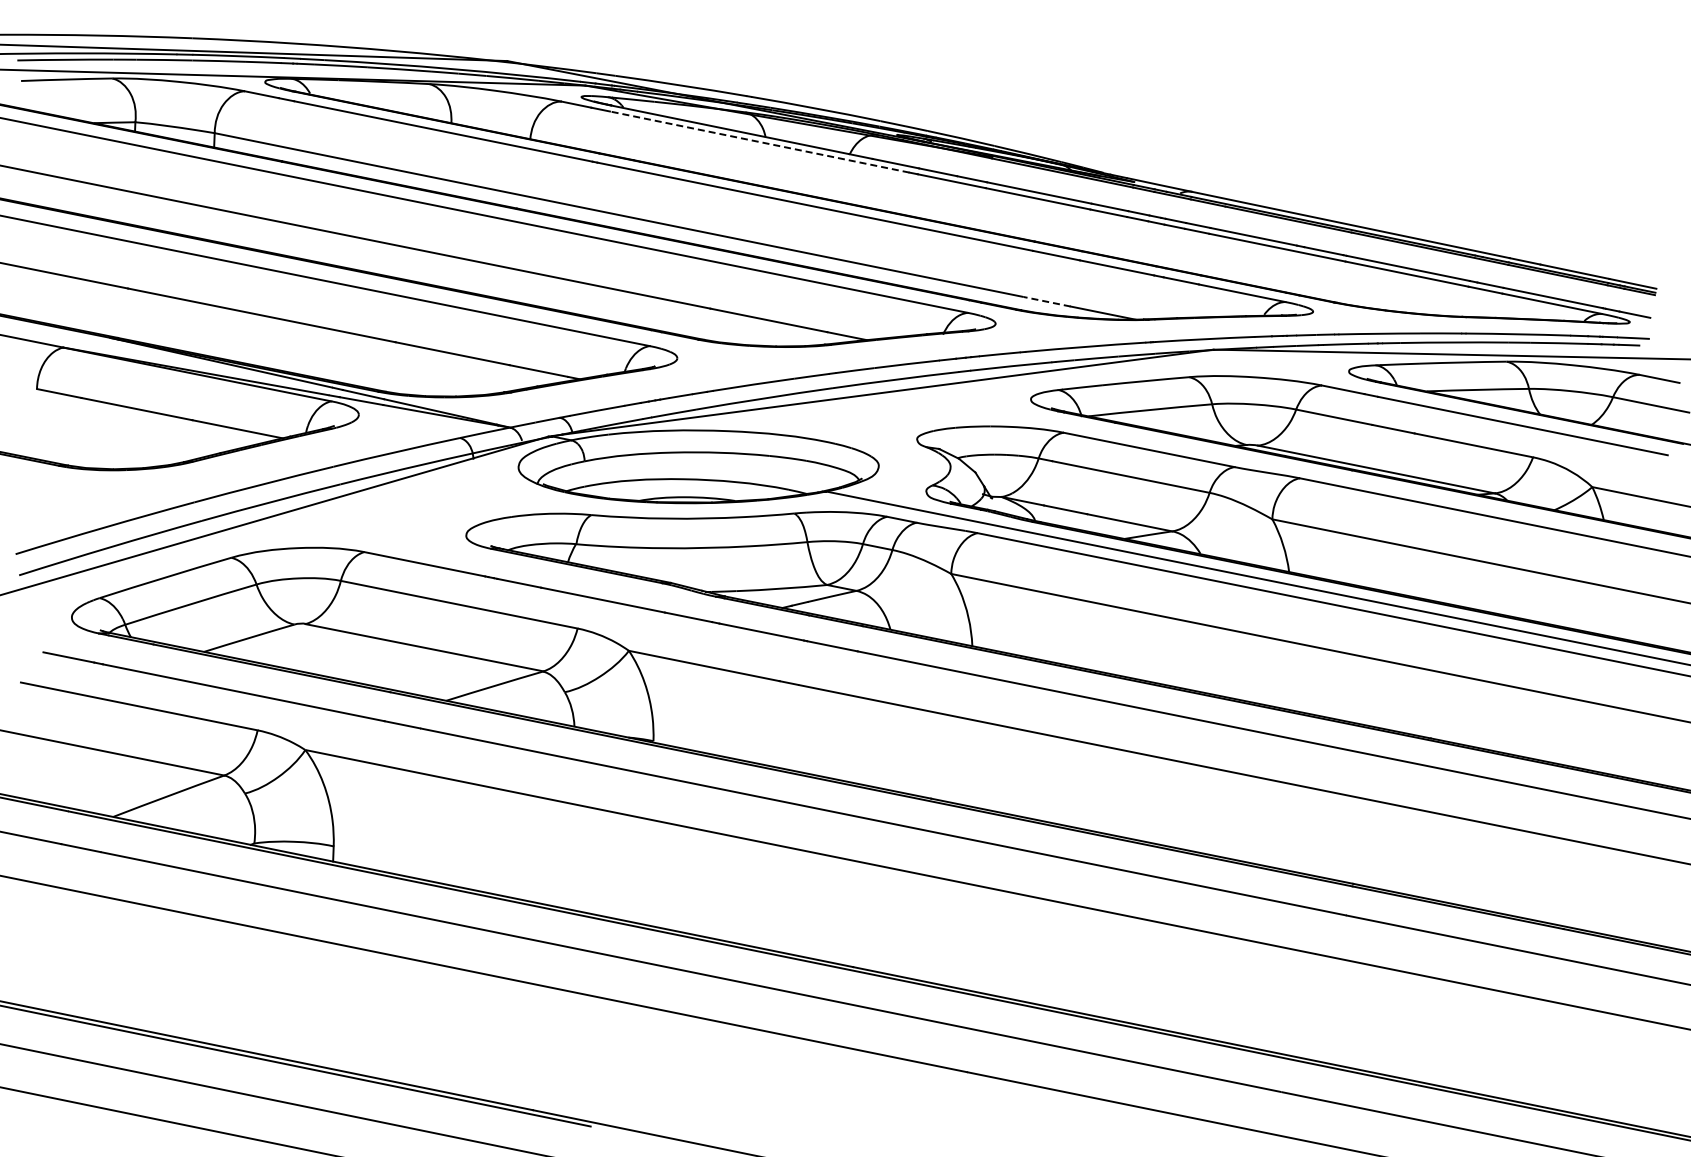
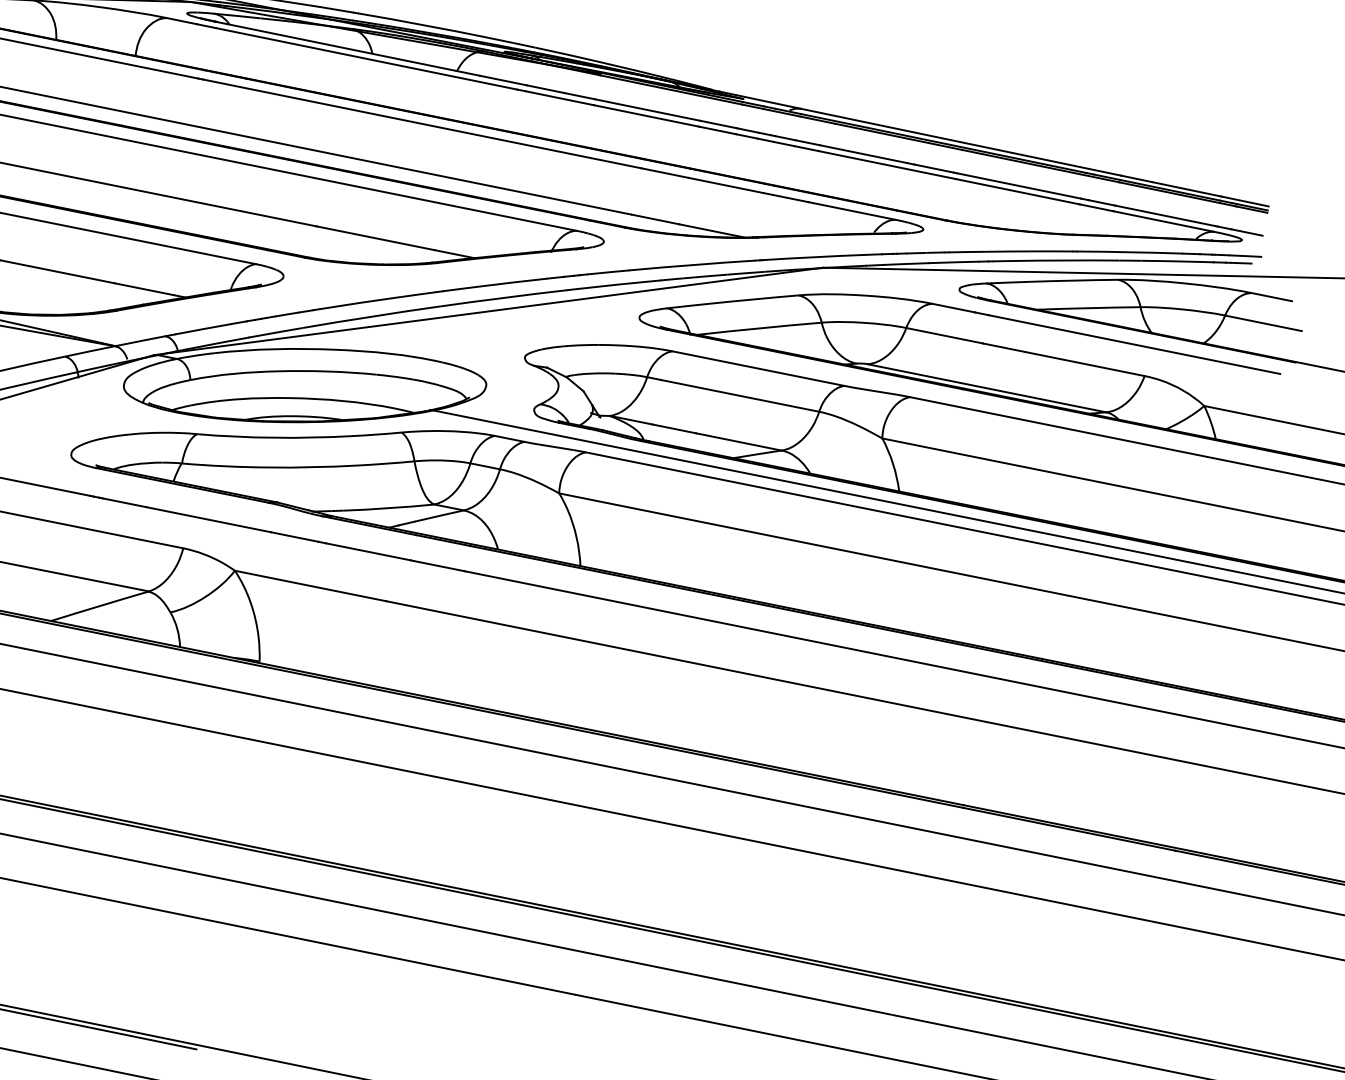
line: (759, 142) -> (366, 59), dashed -> solid
line: (1047, 301) -> (656, 219), dashed -> solid

